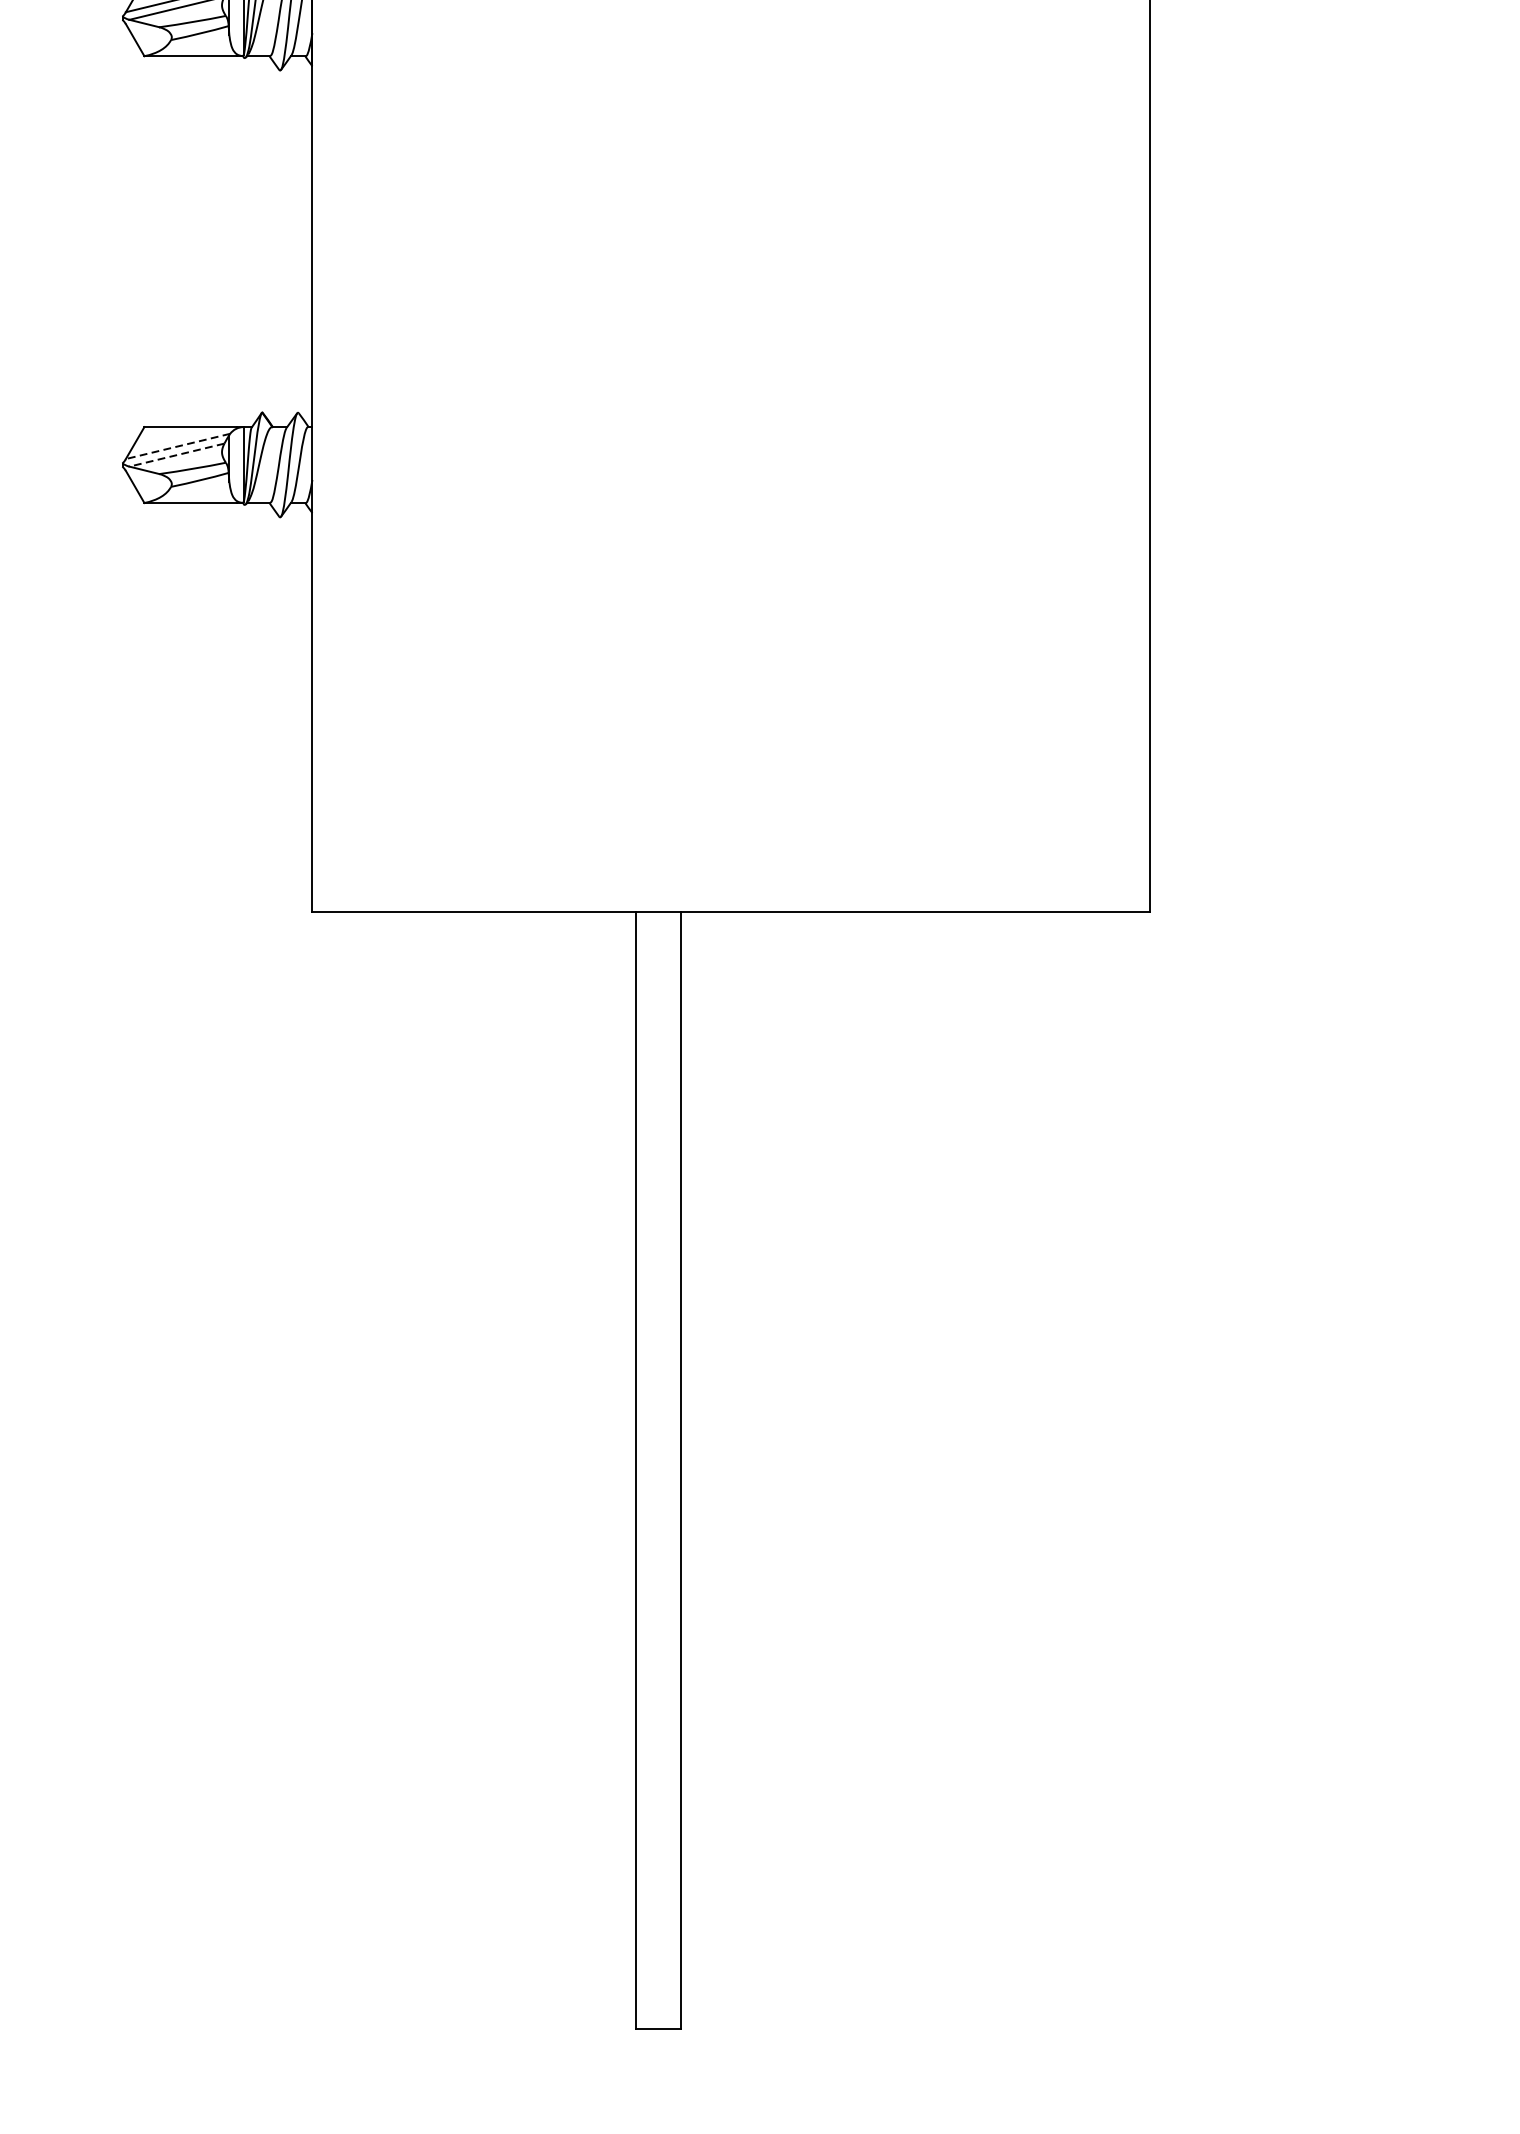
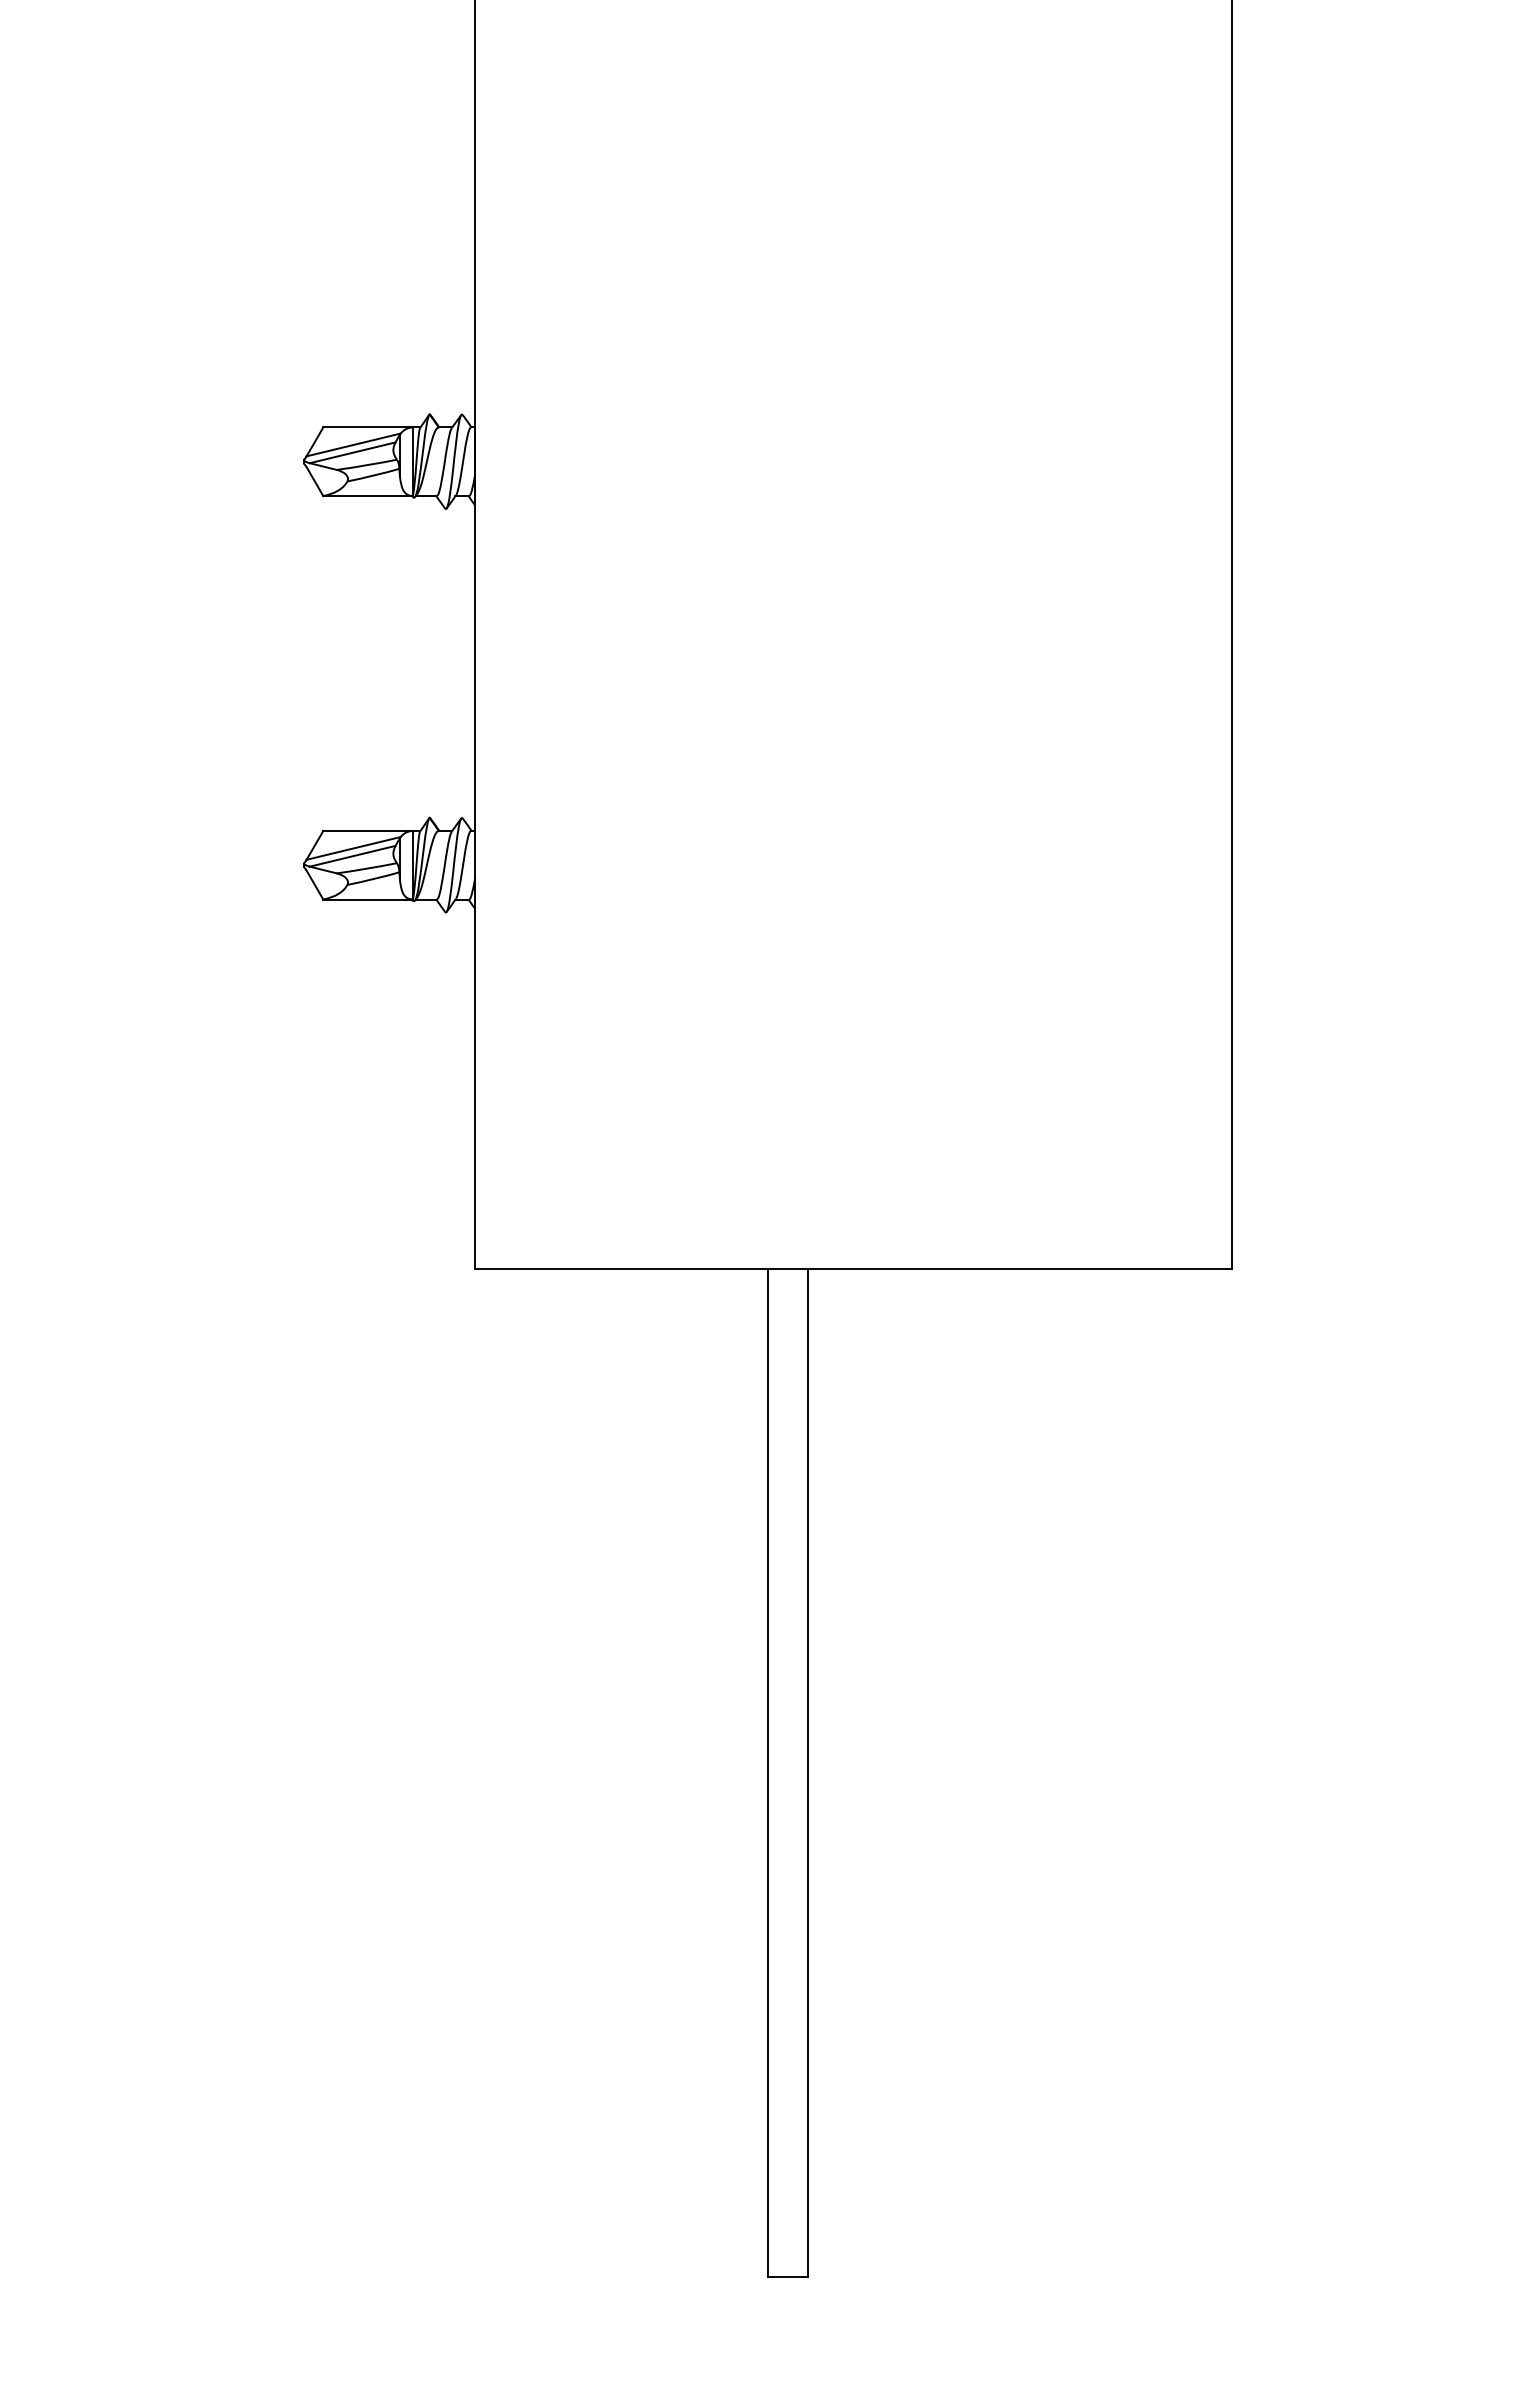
line: (177, 446) -> (353, 848), dashed -> solid
line: (176, 455) -> (352, 856), dashed -> solid

